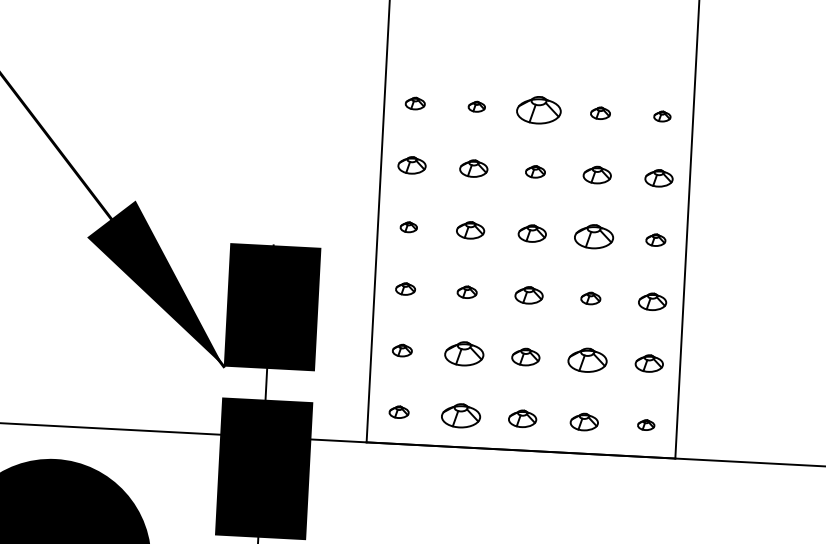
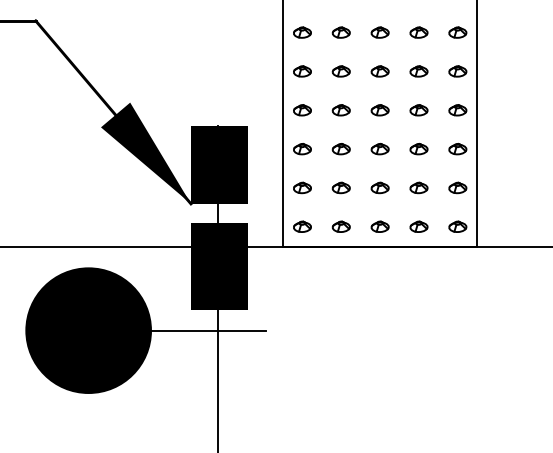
part: (415, 103) -> (302, 32), size x1.43
part: (475, 106) -> (340, 32), size x1.67
part: (537, 109) -> (379, 32), size x0.62
part: (599, 113) -> (418, 32), size x1.43
part: (661, 116) -> (457, 32), size x1.67
part: (534, 171) -> (379, 71), size x1.43
part: (408, 227) -> (302, 110), size x1.67
part: (593, 237) -> (418, 110), size x0.71
part: (655, 240) -> (457, 110), size x1.43
part: (405, 289) -> (302, 149), size x1.43
part: (466, 292) -> (340, 149), size x1.43
part: (590, 297) -> (418, 148), size x1.43
part: (402, 349) -> (302, 187), size x1.43
part: (462, 353) -> (340, 187), size x0.71
part: (586, 359) -> (418, 187), size x0.71
part: (399, 411) -> (302, 226), size x1.43
part: (459, 415) -> (340, 226), size x0.71
part: (645, 424) -> (457, 226), size x1.67

